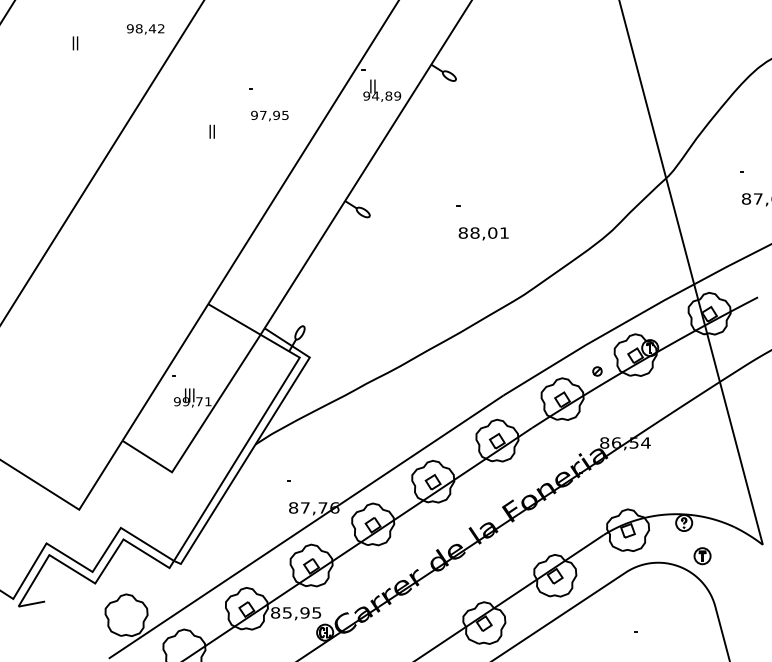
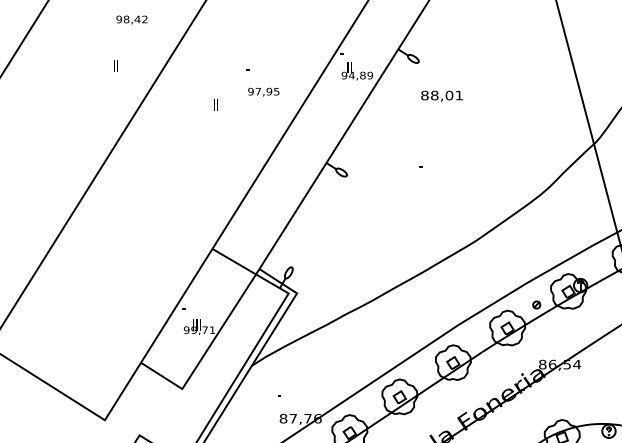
text: (145, 29) -> (131, 20), moved
text: (75, 43) -> (115, 65), moved
text: (483, 233) -> (441, 95), moved

